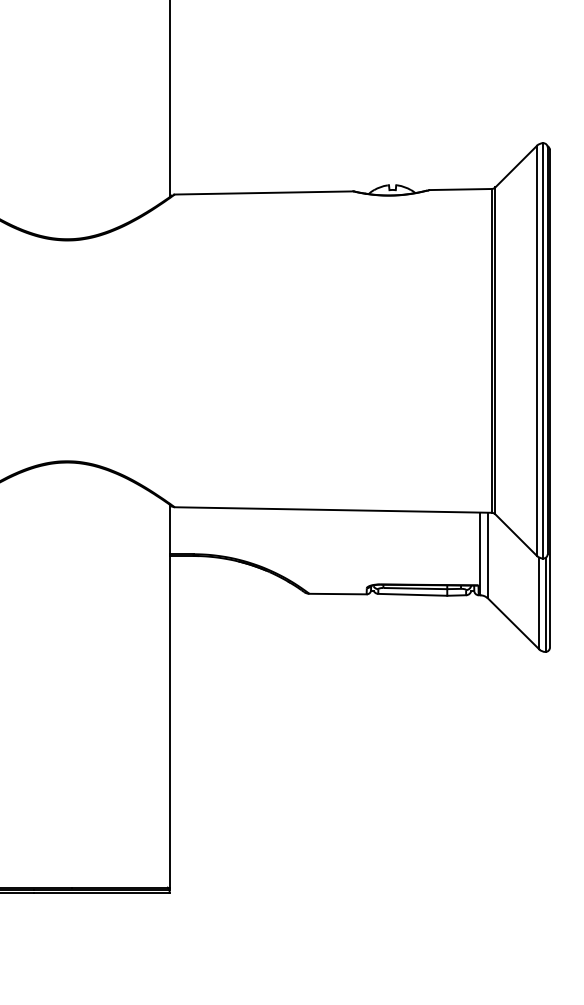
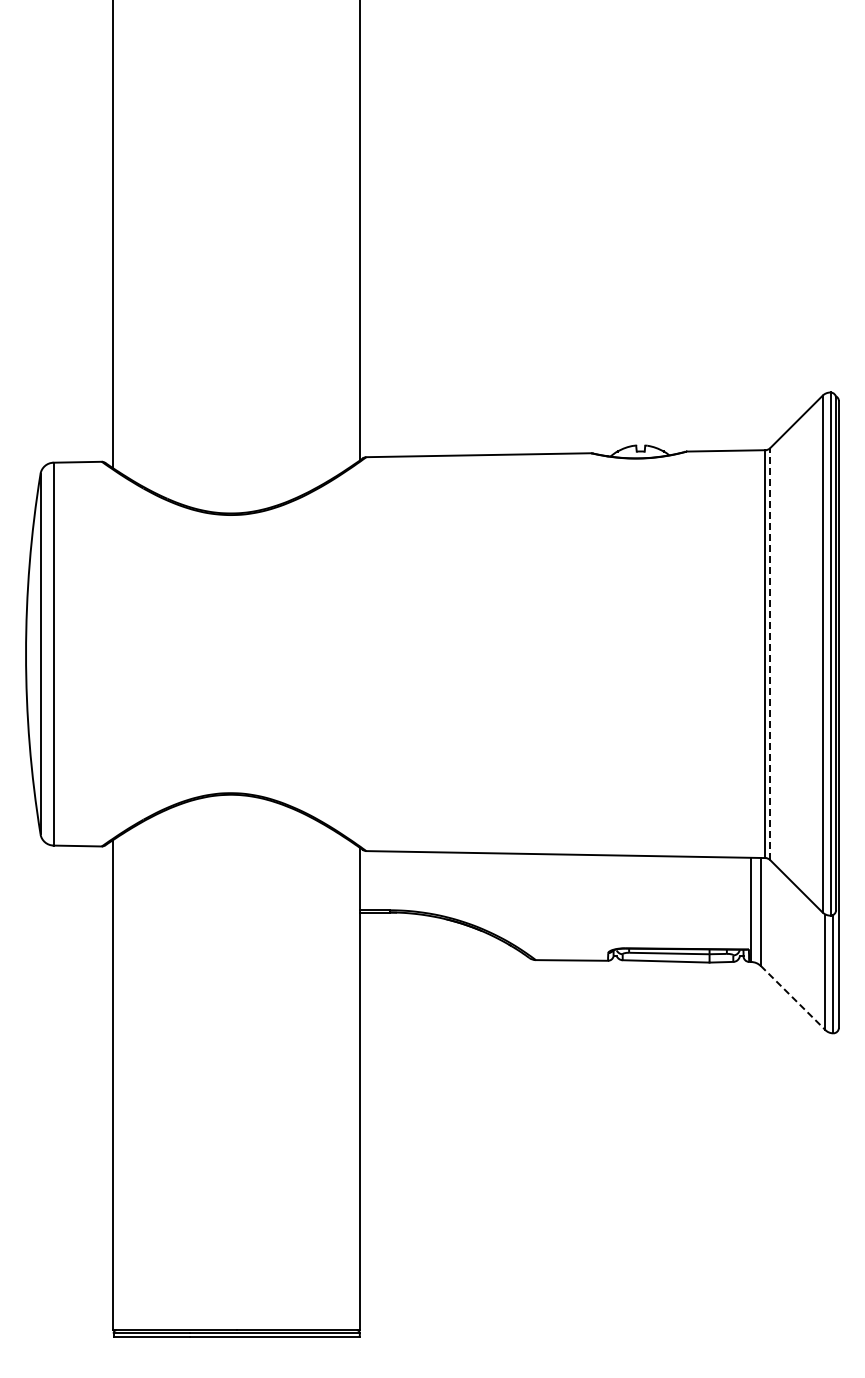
line: (495, 351) -> (770, 654), solid -> dashed
line: (513, 623) -> (793, 997), solid -> dashed

